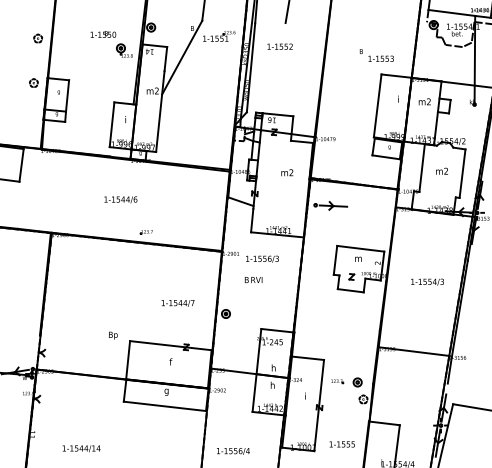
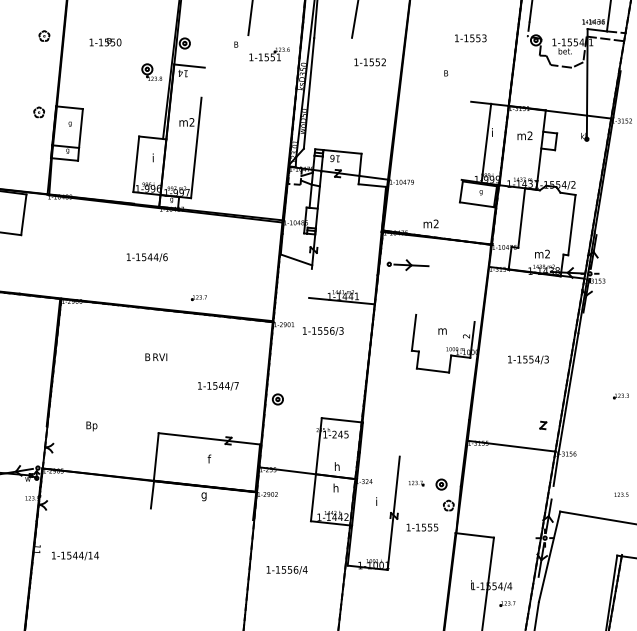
line: (451, 13) -> (558, 25), removed
text: (103, 34) -> (105, 42), moved
part: (38, 38) -> (44, 35), moved
text: (279, 46) -> (369, 62), moved
line: (182, 57) -> (223, 80), removed
line: (165, 58) -> (202, 82), removed
text: (380, 58) -> (470, 38), moved
line: (377, 105) -> (486, 142), moved
text: (442, 170) -> (542, 253), moved
text: (286, 172) -> (430, 223), moved
line: (252, 219) -> (310, 282), removed
part: (146, 232) -> (198, 298), moved
line: (360, 248) -> (445, 317), removed
part: (351, 276) -> (543, 425), moved
text: (253, 279) -> (156, 356), moved
text: (113, 335) -> (91, 426), moved
line: (307, 358) -> (379, 454), removed
line: (164, 406) -> (201, 514), removed
text: (342, 444) -> (422, 527), moved
text: (81, 448) -> (75, 555), moved

